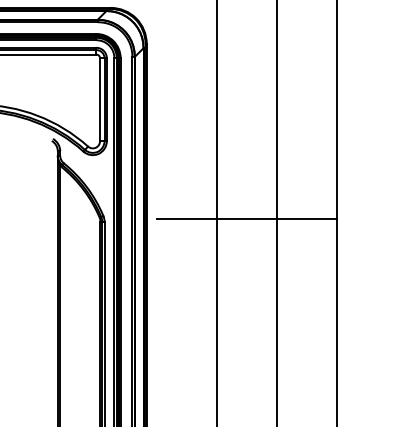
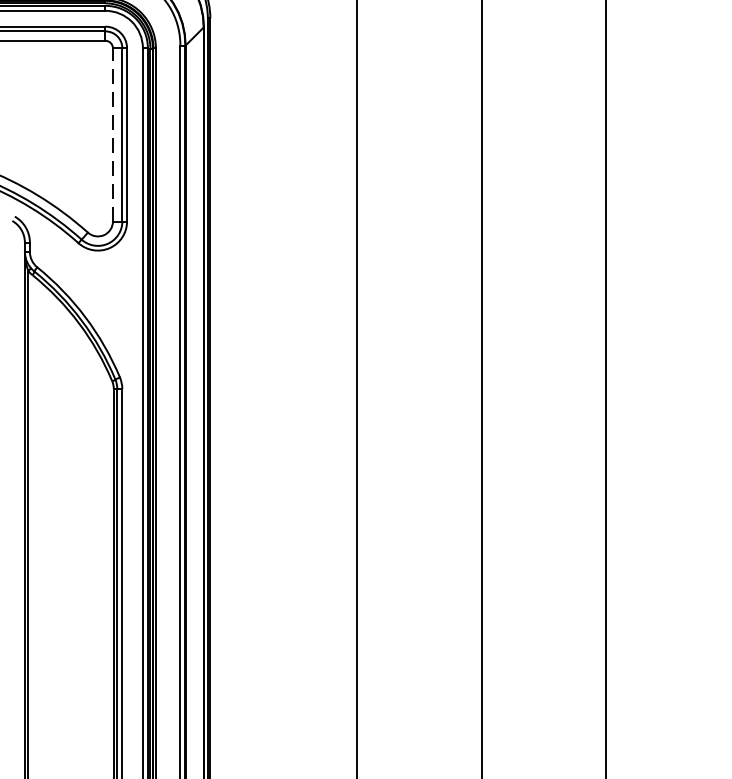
line: (100, 99) -> (113, 134), solid -> dashed
line: (246, 219) -> (418, 384), removed

